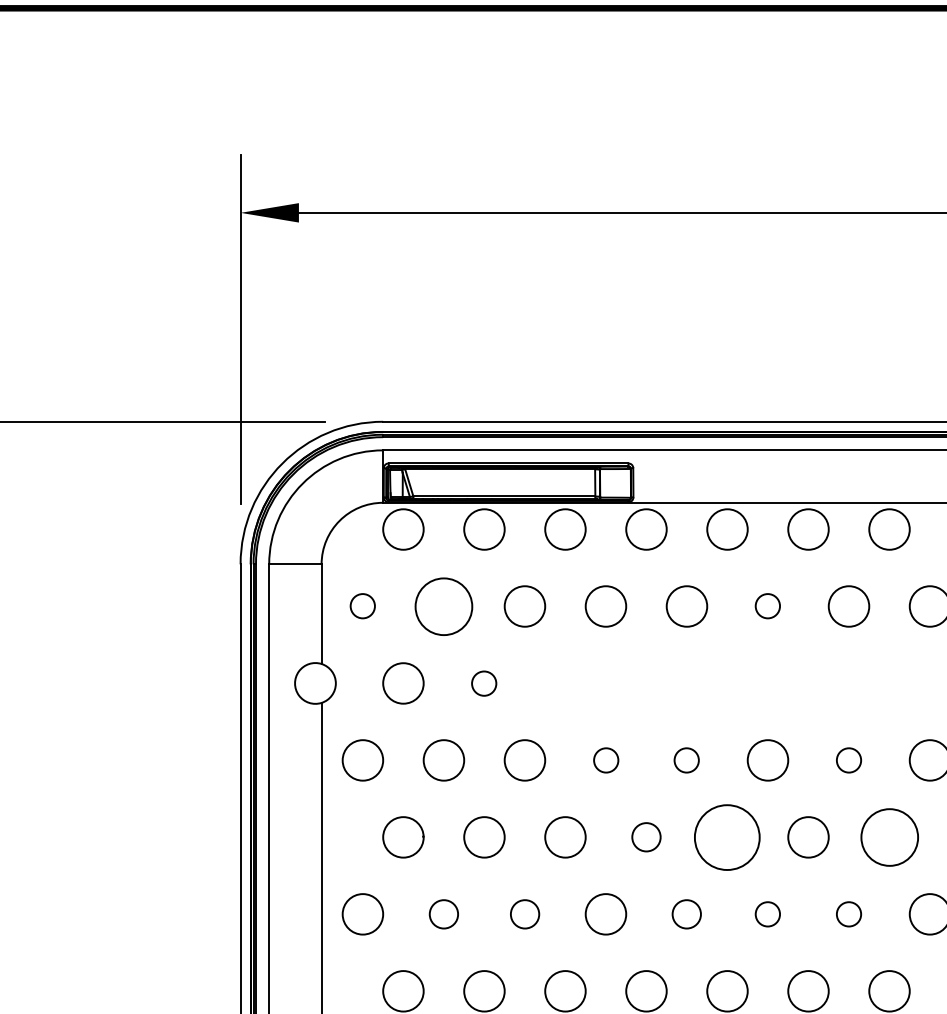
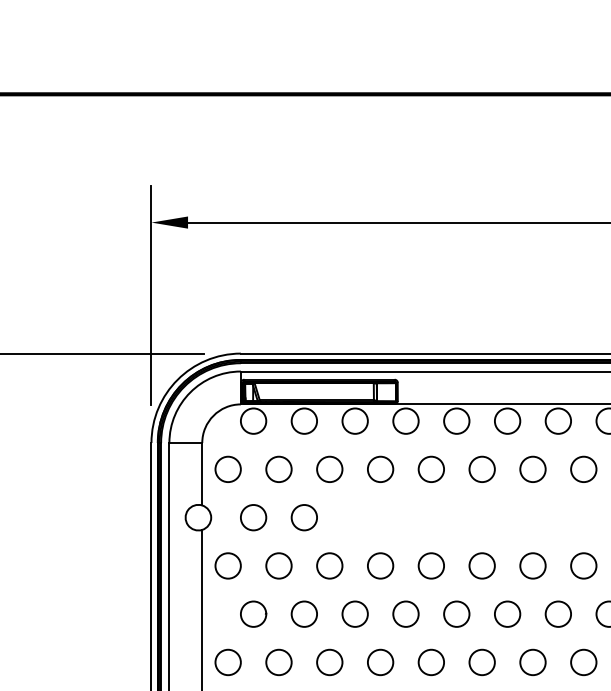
circle: (361, 605) -> (227, 468), size x1.67
circle: (443, 605) -> (278, 468), size x0.71
circle: (766, 605) -> (481, 468), size x1.67
circle: (483, 683) -> (303, 517), size x1.67
circle: (605, 759) -> (380, 565), size x1.67
circle: (685, 759) -> (430, 565), size x1.67
circle: (848, 759) -> (532, 565), size x1.67
circle: (645, 836) -> (405, 613), size x1.43
circle: (727, 836) -> (456, 613), size x0.62
circle: (888, 836) -> (557, 613), size x0.71
circle: (443, 914) -> (278, 662), size x1.43
circle: (524, 914) -> (329, 662), size x1.43
circle: (685, 914) -> (430, 662), size x1.43
circle: (766, 914) -> (481, 662), size x1.67
circle: (848, 914) -> (532, 662), size x1.67

